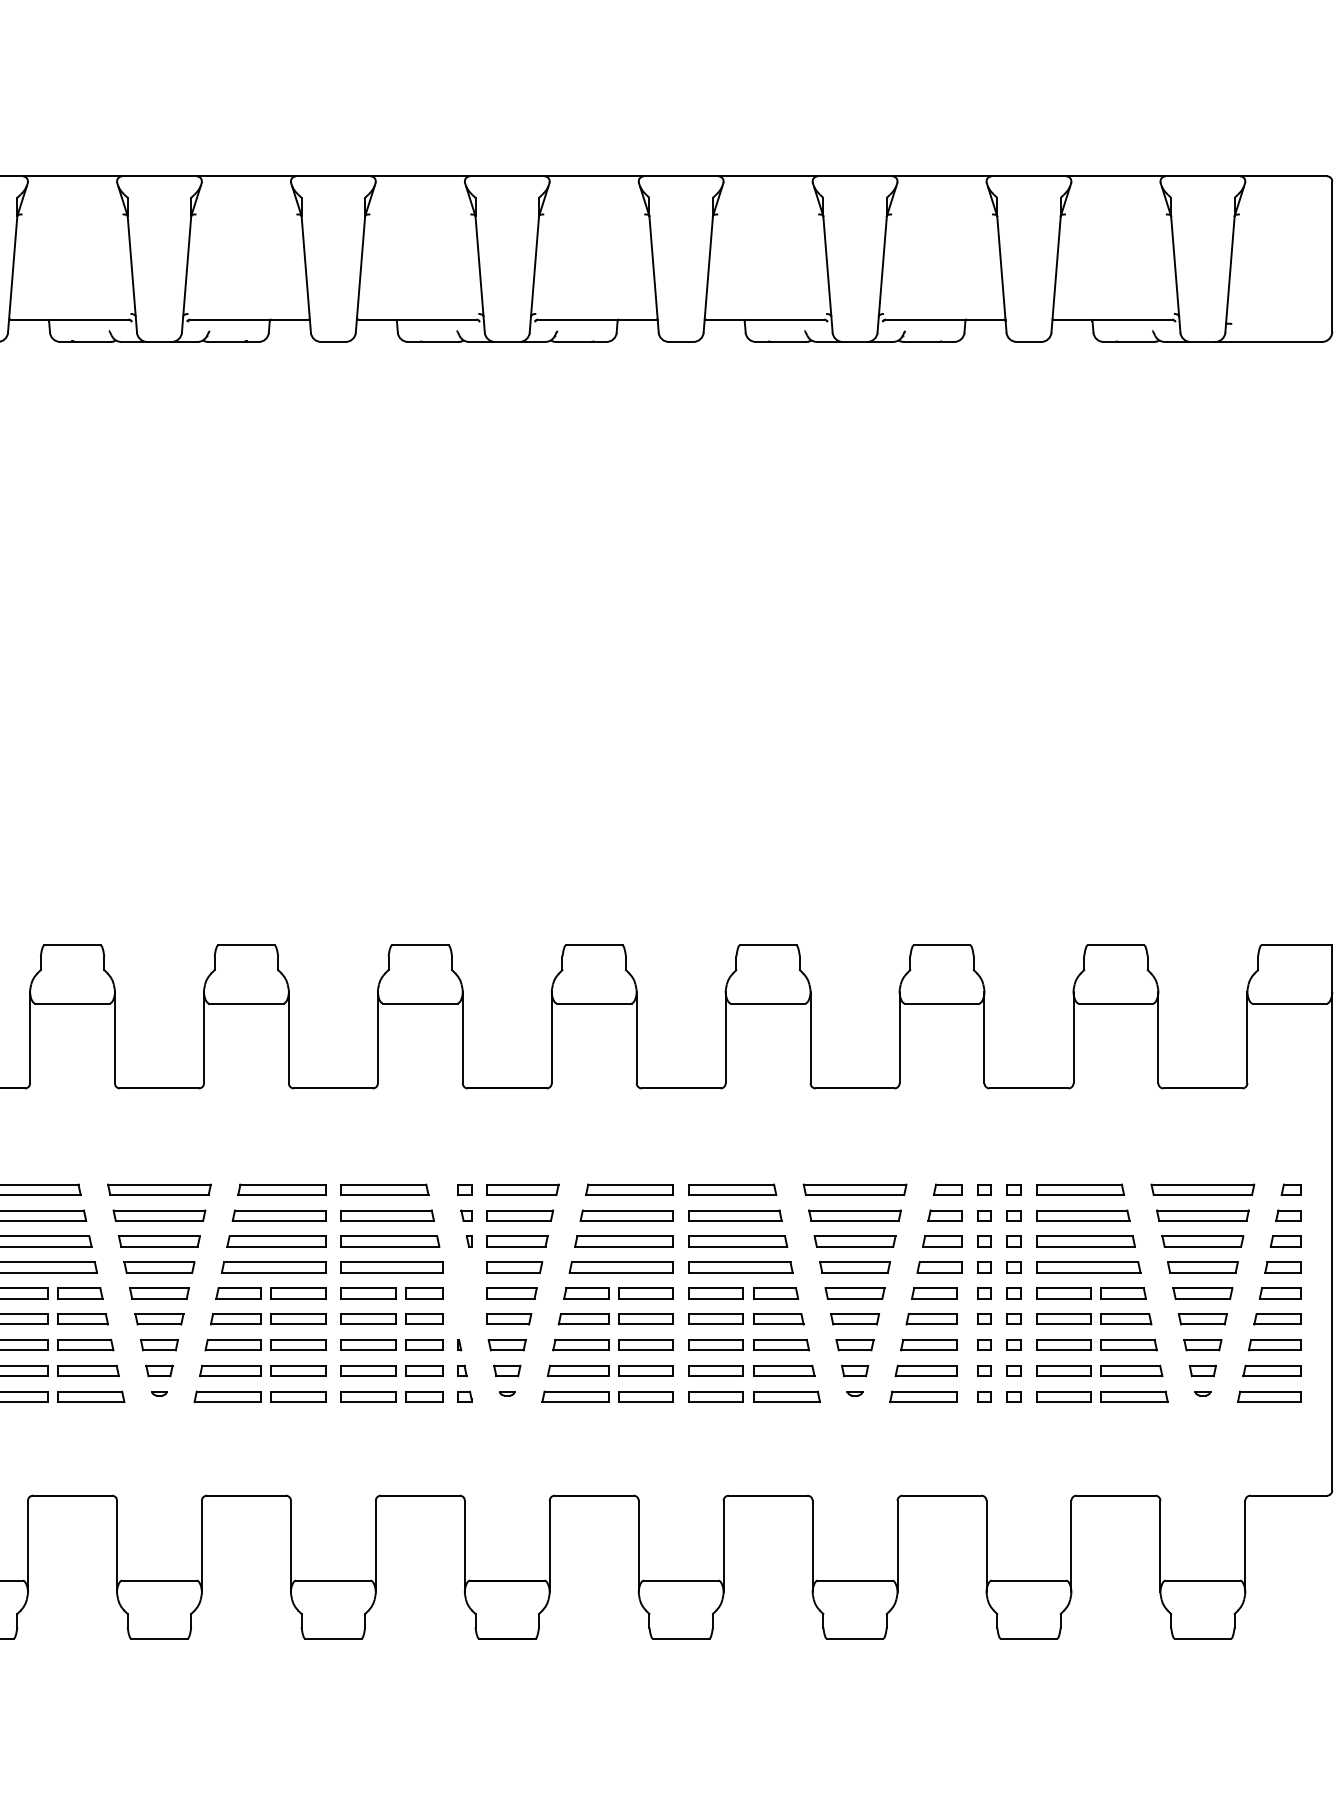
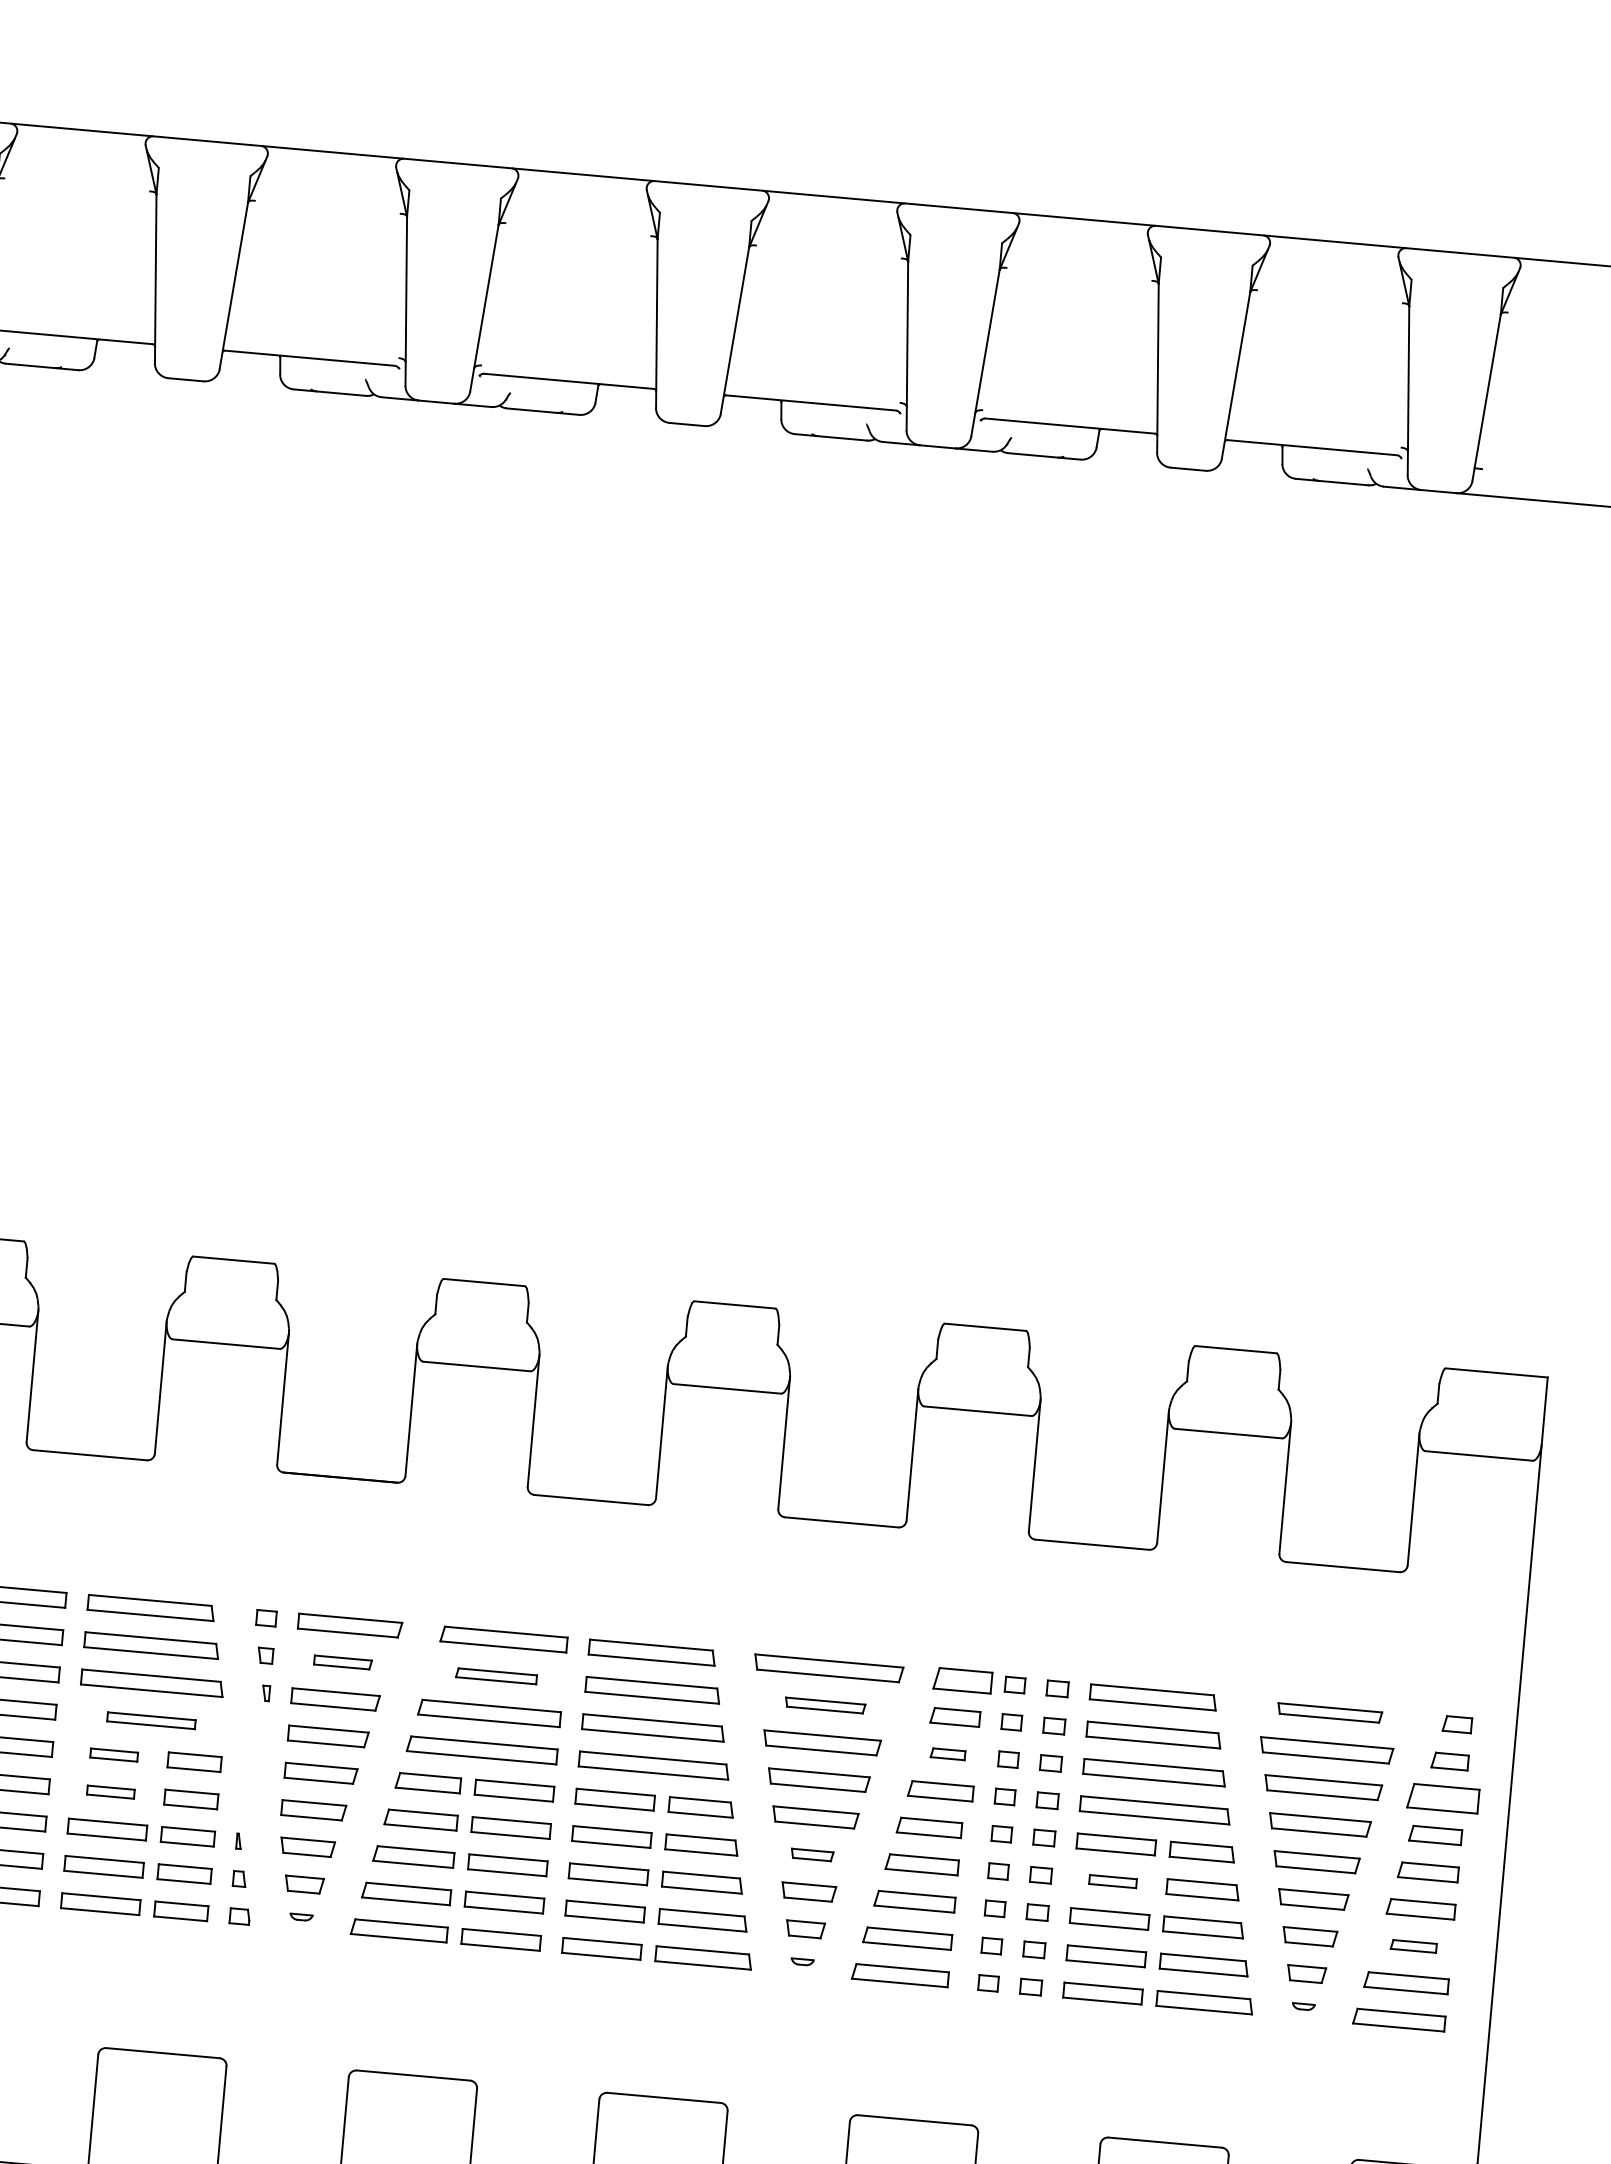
part: (947, 1189) -> (961, 1679), size x1.4
part: (1202, 1189) -> (1329, 1712), size x0.7
part: (520, 1215) -> (343, 1662), size x0.6
part: (626, 1215) -> (496, 1676), size x0.6
part: (854, 1215) -> (824, 1705), size x0.6
part: (942, 1241) -> (948, 1754), size x0.6
part: (1285, 1241) -> (1442, 1798), size x1.6
part: (391, 1267) -> (150, 1720), size x0.6
part: (368, 1293) -> (114, 1755), size x0.6
part: (368, 1318) -> (111, 1791), size x0.6
part: (1063, 1318) -> (1112, 1880), size x0.6
part: (855, 1319) -> (812, 1855), size x0.6
part: (1274, 1345) -> (1412, 1946), size x0.6

